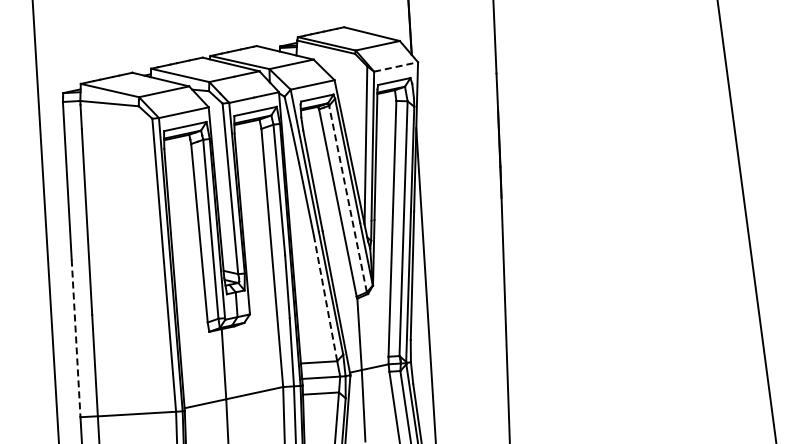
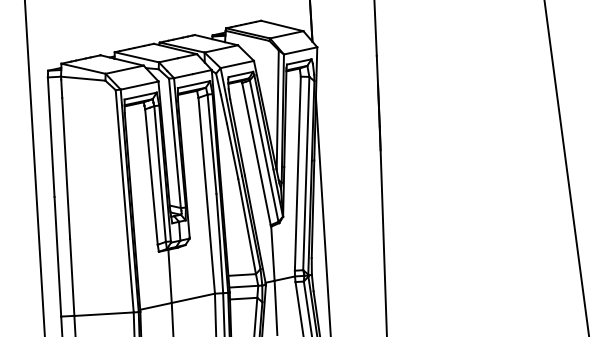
line: (396, 66) -> (300, 50), dashed -> solid
line: (347, 198) -> (263, 150), dashed -> solid
line: (325, 298) -> (247, 226), dashed -> solid
line: (76, 338) -> (58, 256), dashed -> solid

